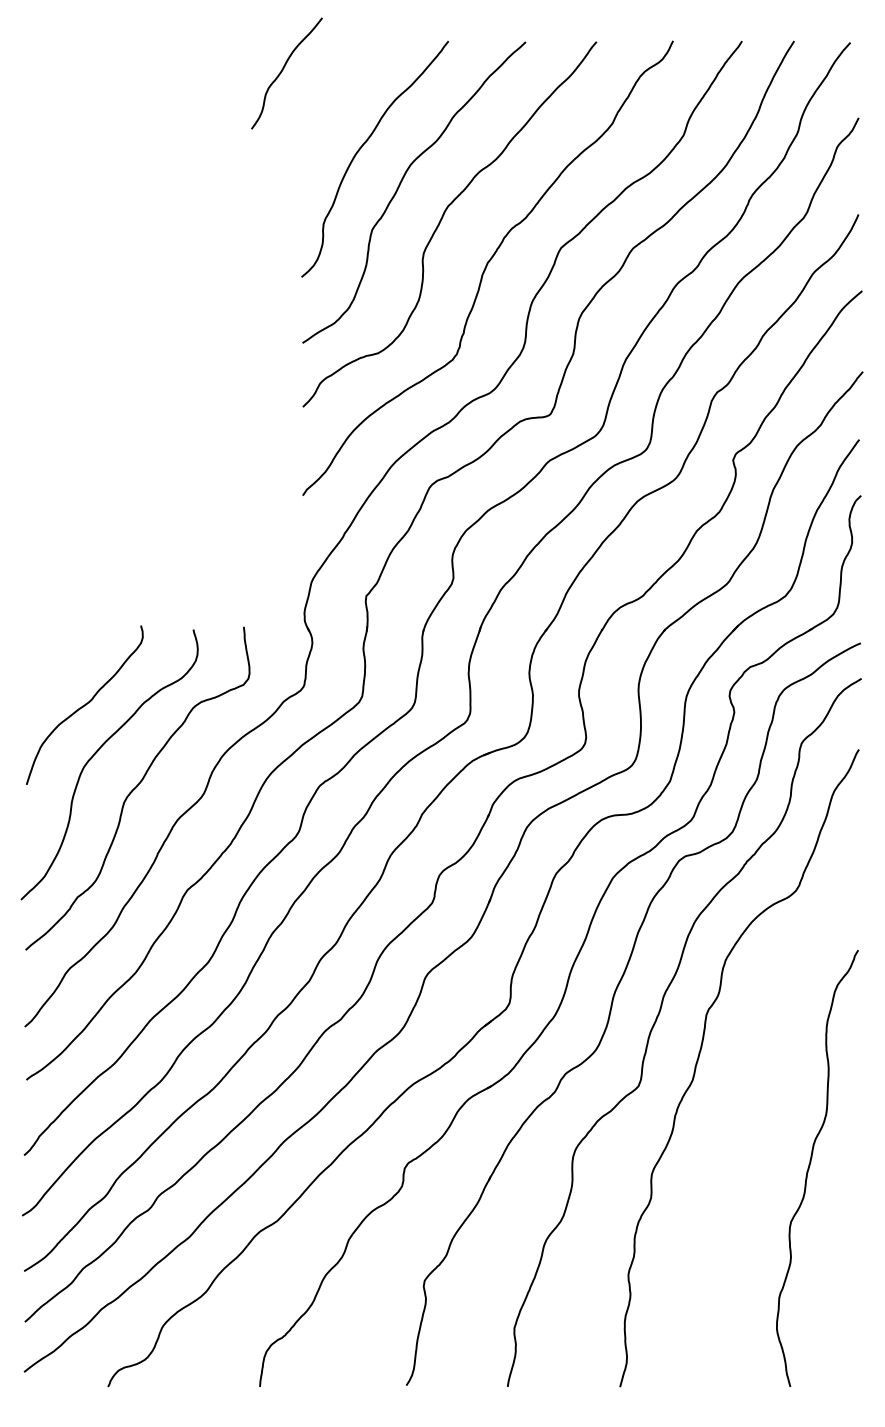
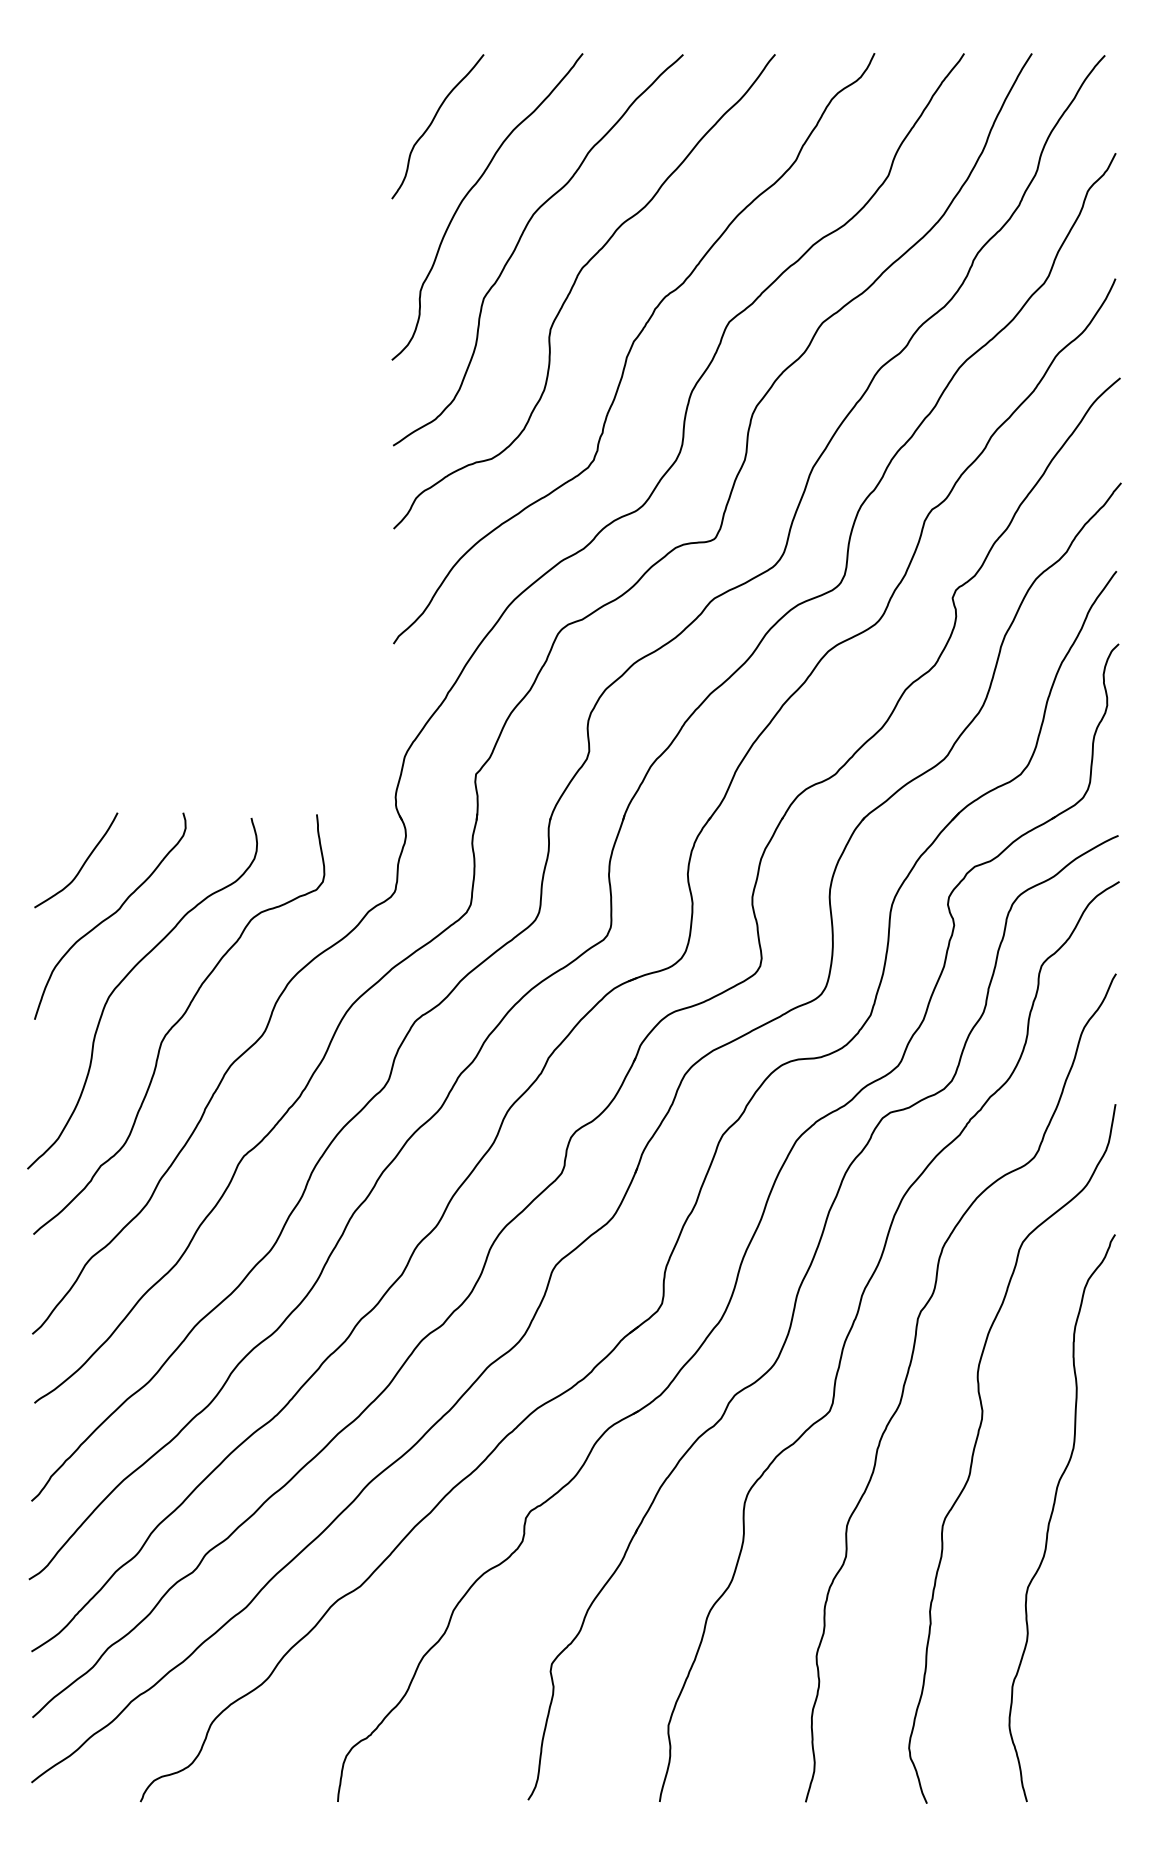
curve: (283, 70) -> (433, 122), moved
curve: (63, 664) -> (82, 863), added
curve: (751, 1113) -> (976, 1446), added

